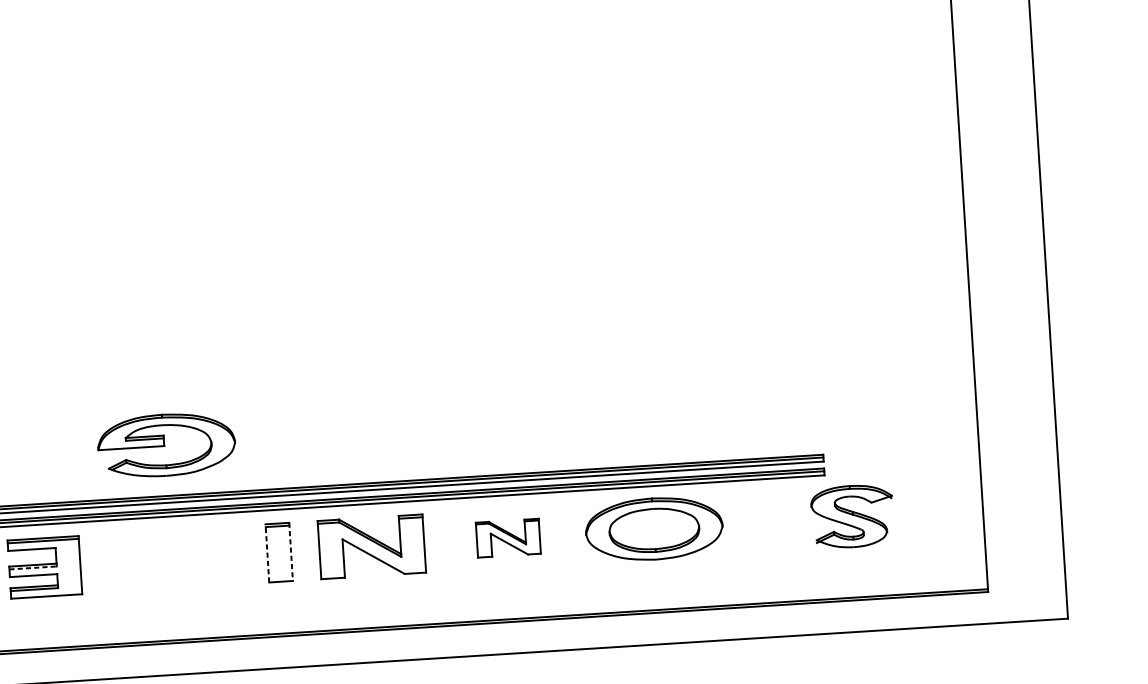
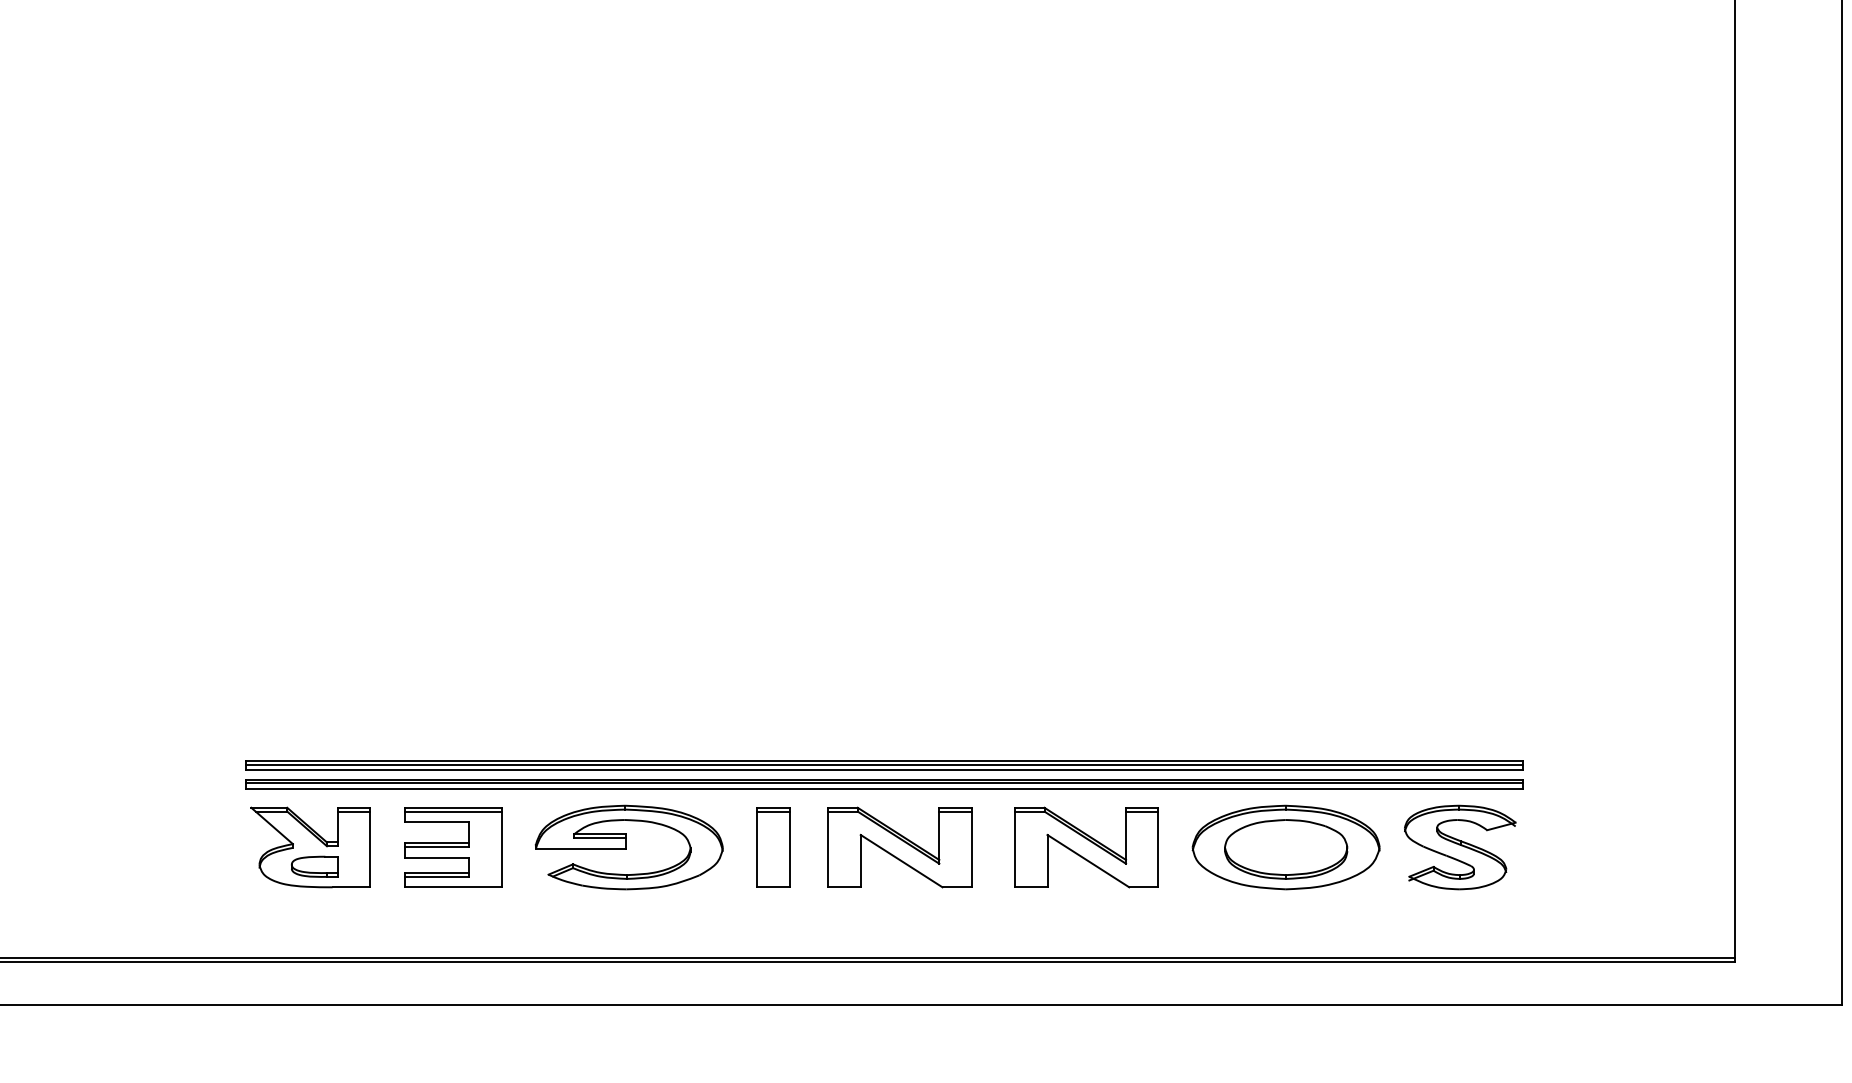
part: (166, 445) -> (628, 847), moved
part: (852, 516) -> (1460, 847), moved
part: (508, 538) -> (1086, 847), size x1.67
line: (291, 551) -> (789, 847), dashed -> solid
line: (267, 553) -> (757, 847), dashed -> solid
line: (33, 568) -> (437, 847), dashed -> solid

